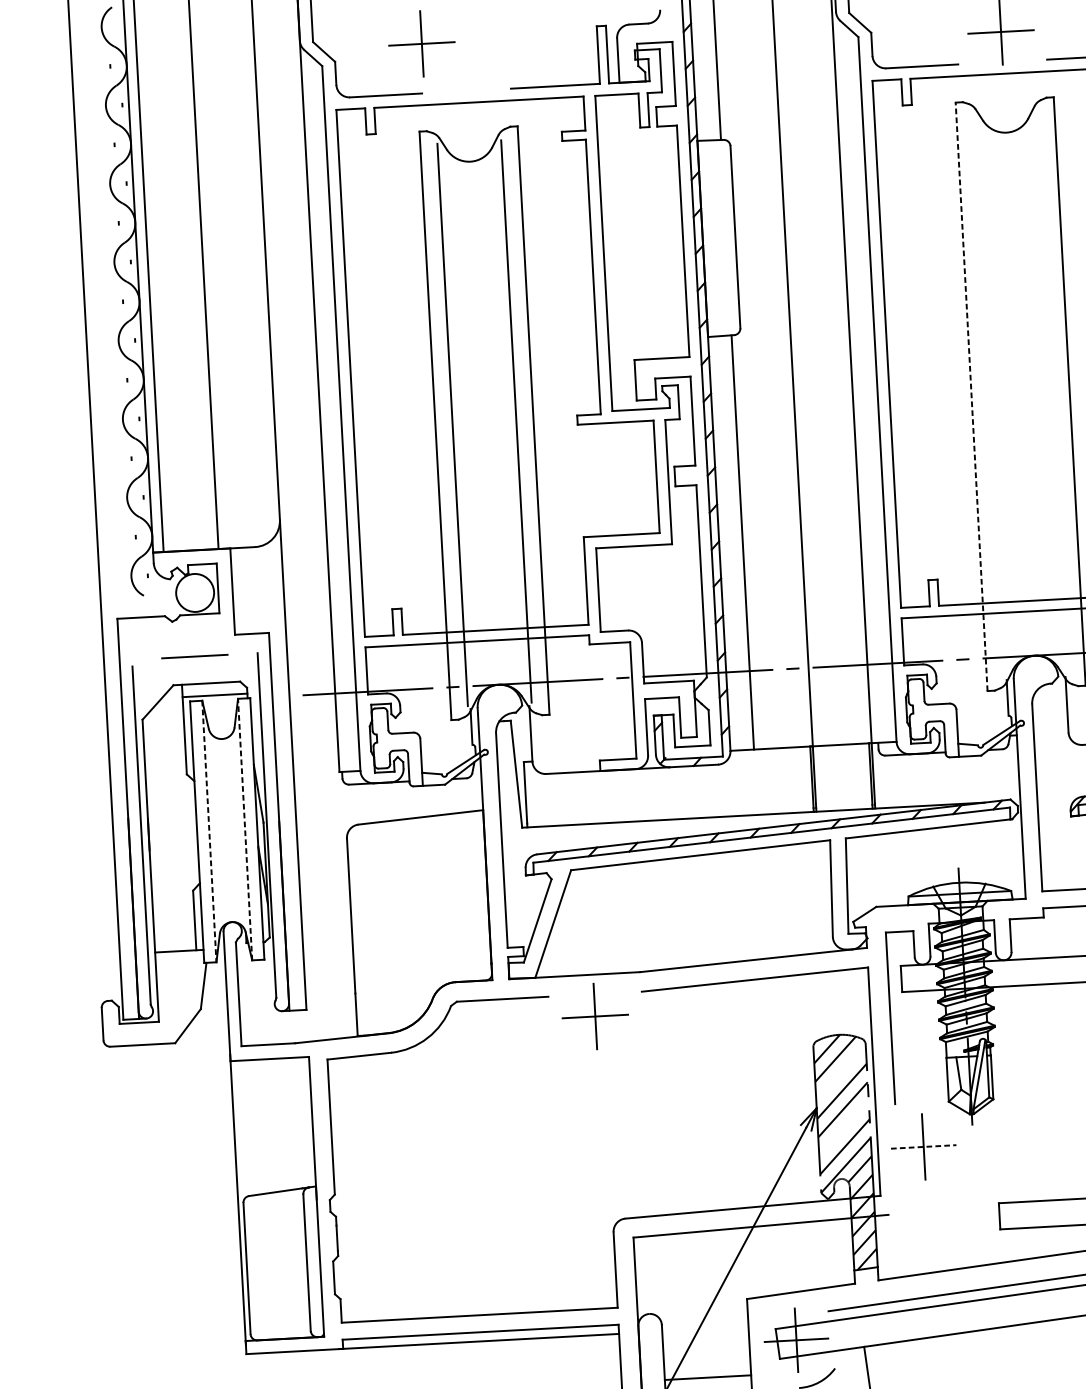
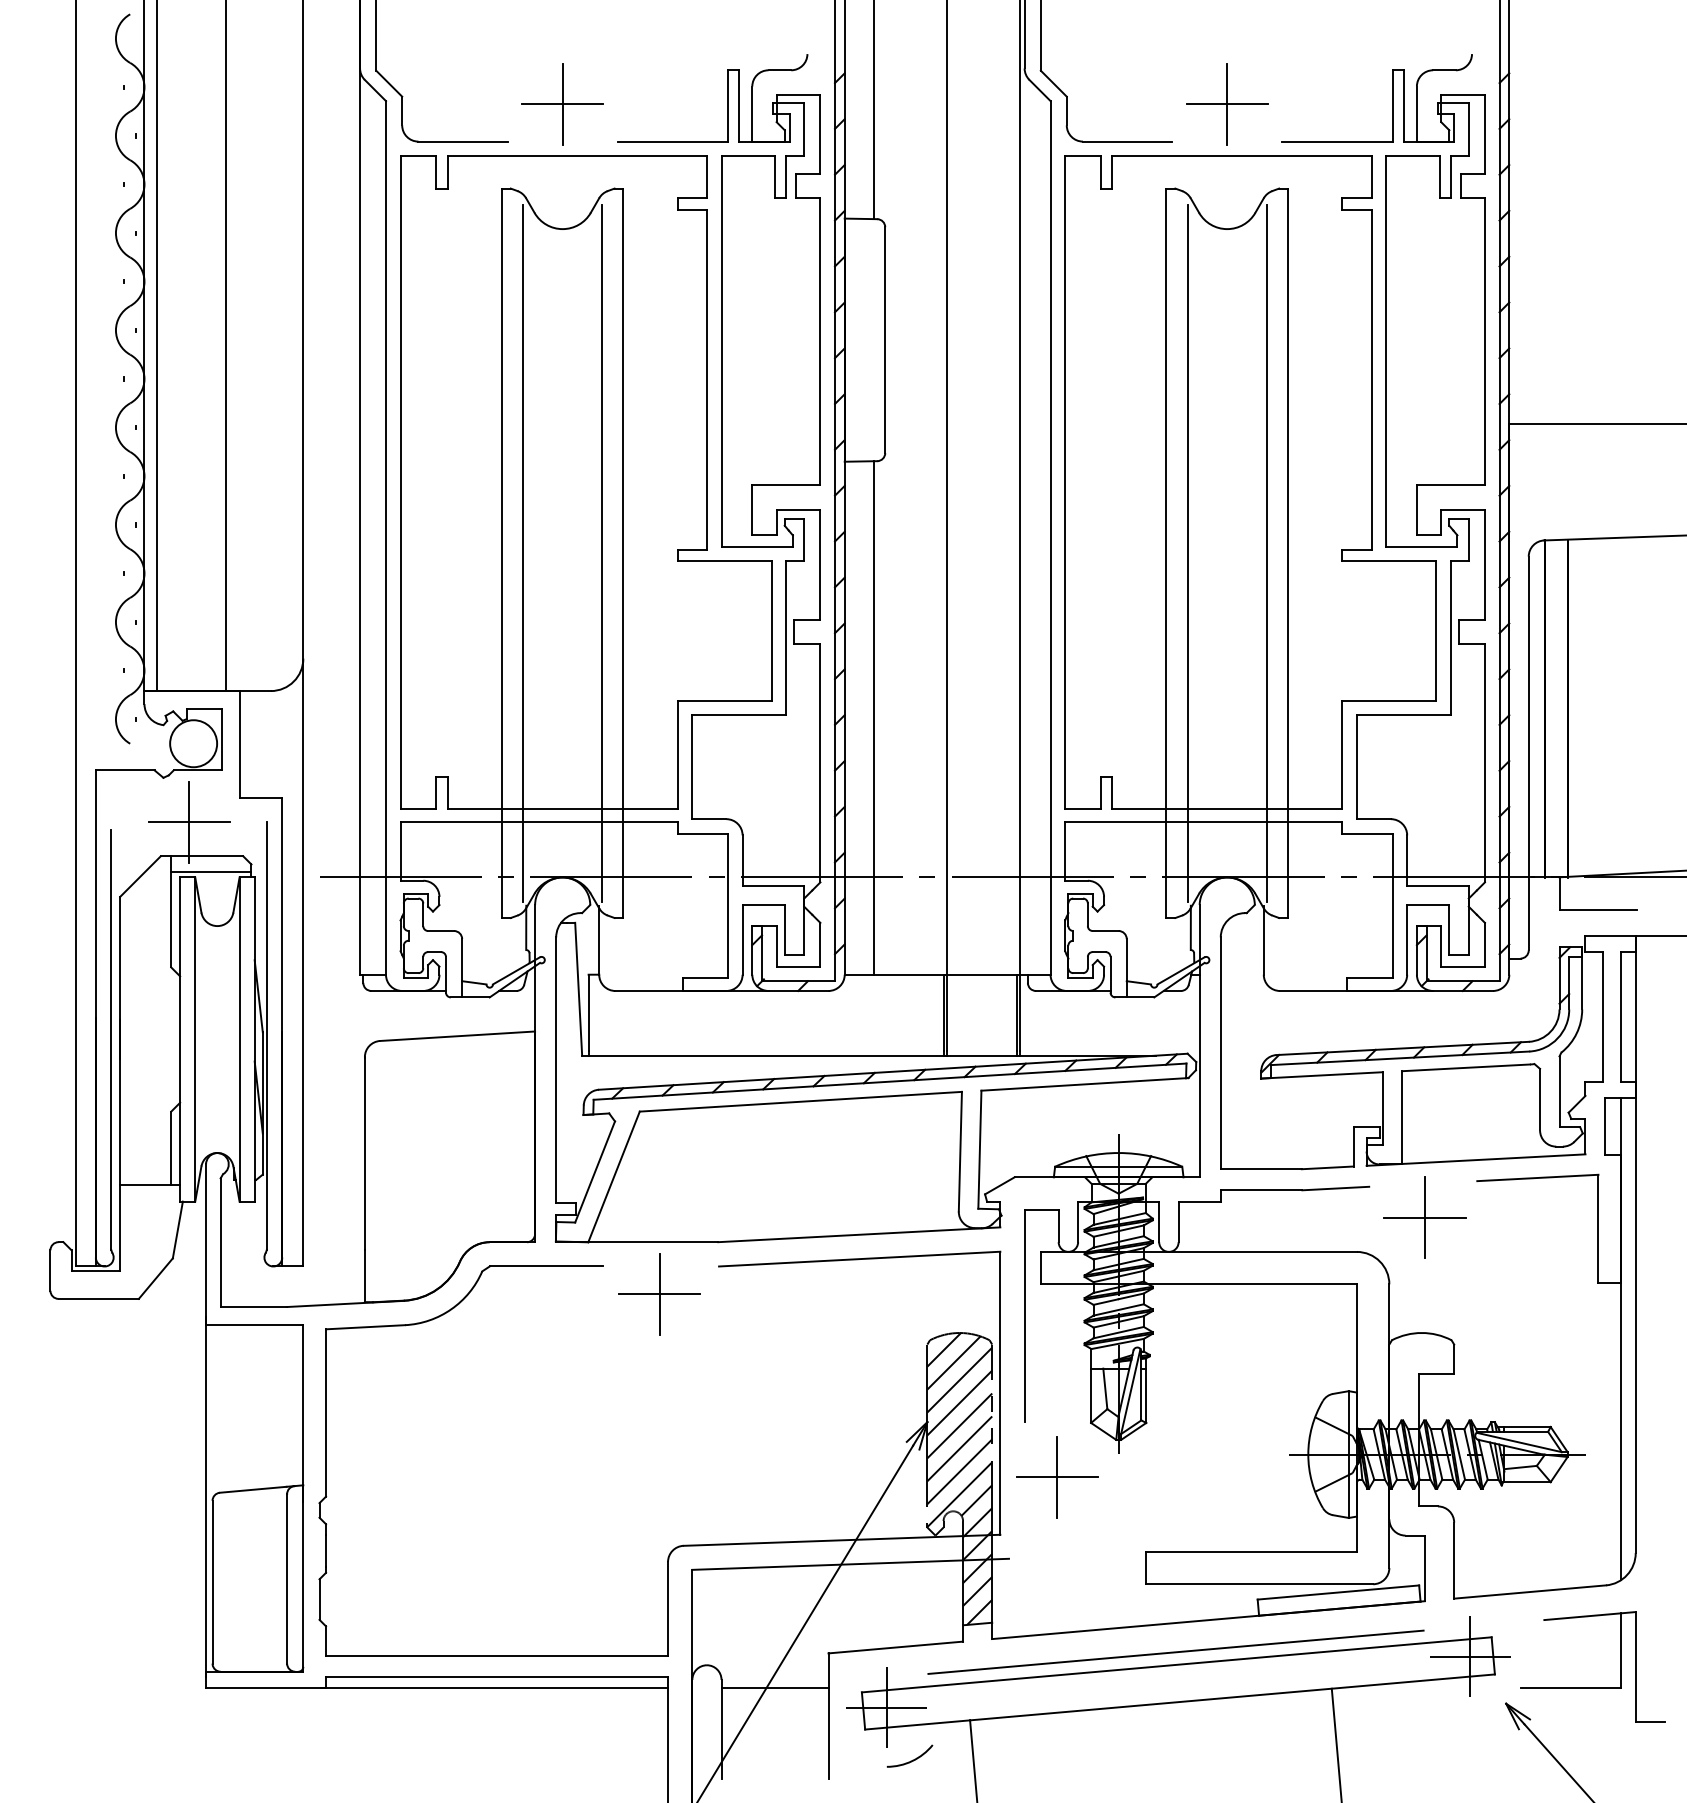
part: (421, 44) -> (562, 104), moved
line: (1052, 391) -> (1266, 552), added
line: (988, 395) -> (1187, 552), added
line: (971, 396) -> (1166, 553), dashed -> solid
line: (195, 655) -> (189, 821), added
line: (245, 829) -> (239, 1039), dashed -> solid
line: (209, 832) -> (195, 1040), dashed -> solid
line: (840, 1072) -> (959, 1379), added
line: (843, 1128) -> (959, 1448), added
line: (924, 1147) -> (1057, 1477), dashed -> solid
line: (707, 1377) -> (774, 1687), moved

